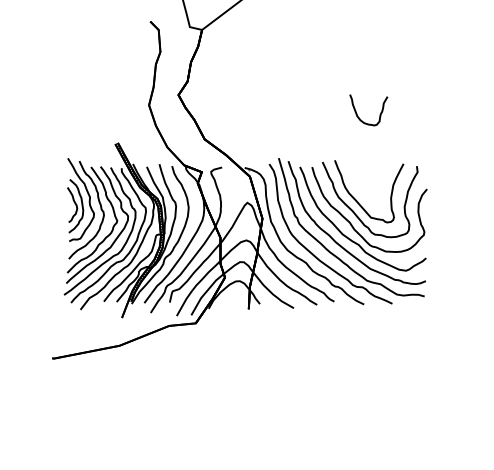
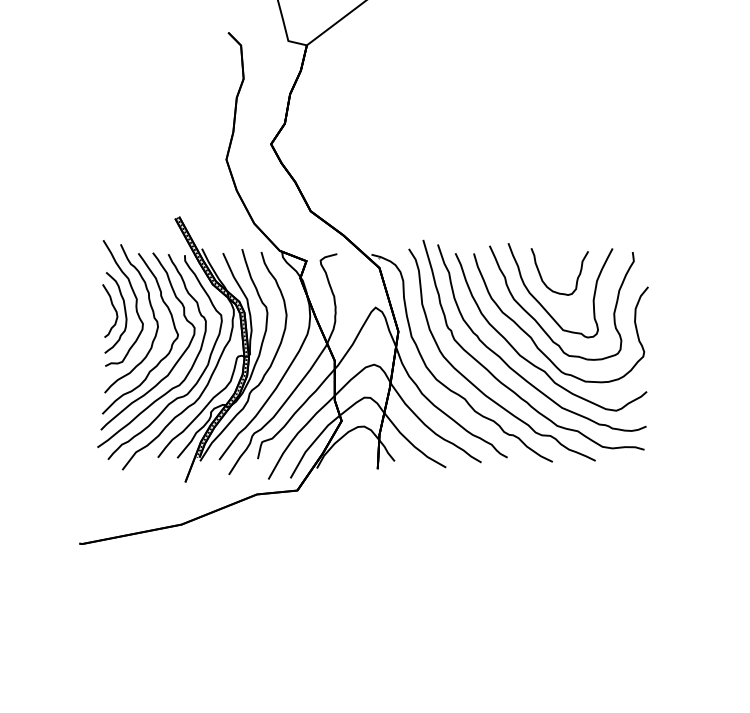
curve: (360, 118) -> (547, 284), moved

